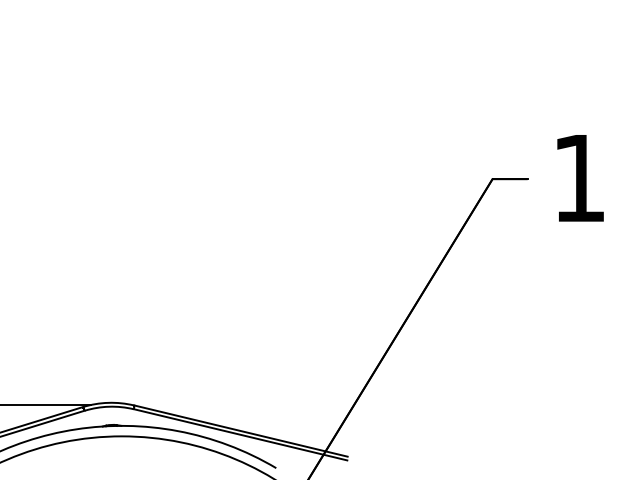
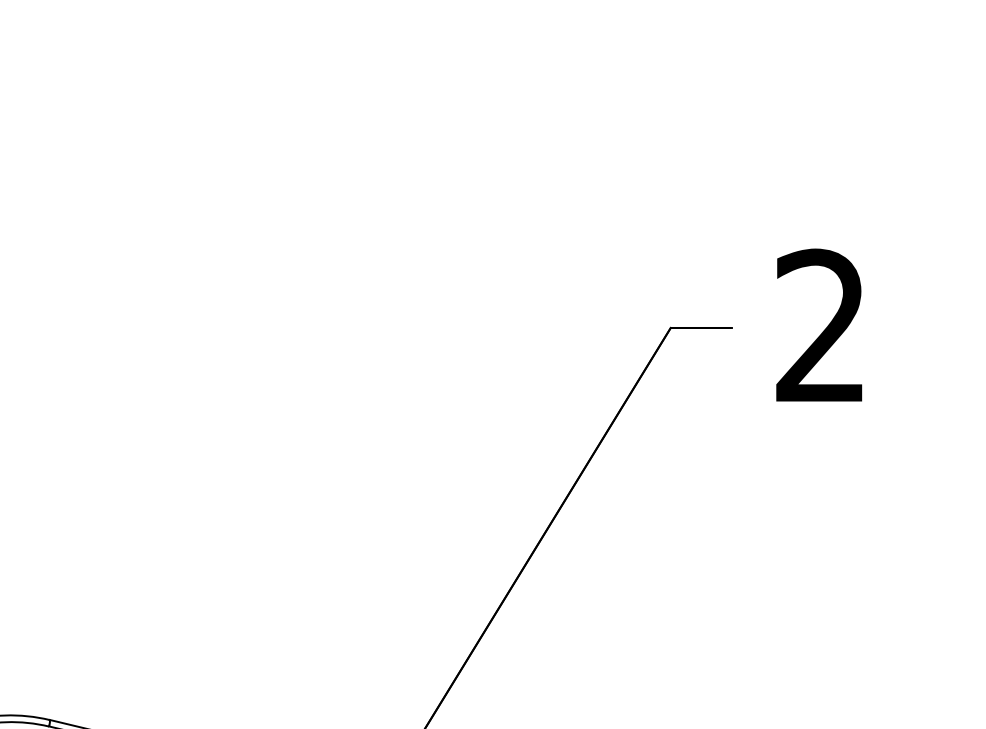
text: (578, 177) -> (819, 324), 1 -> 2

